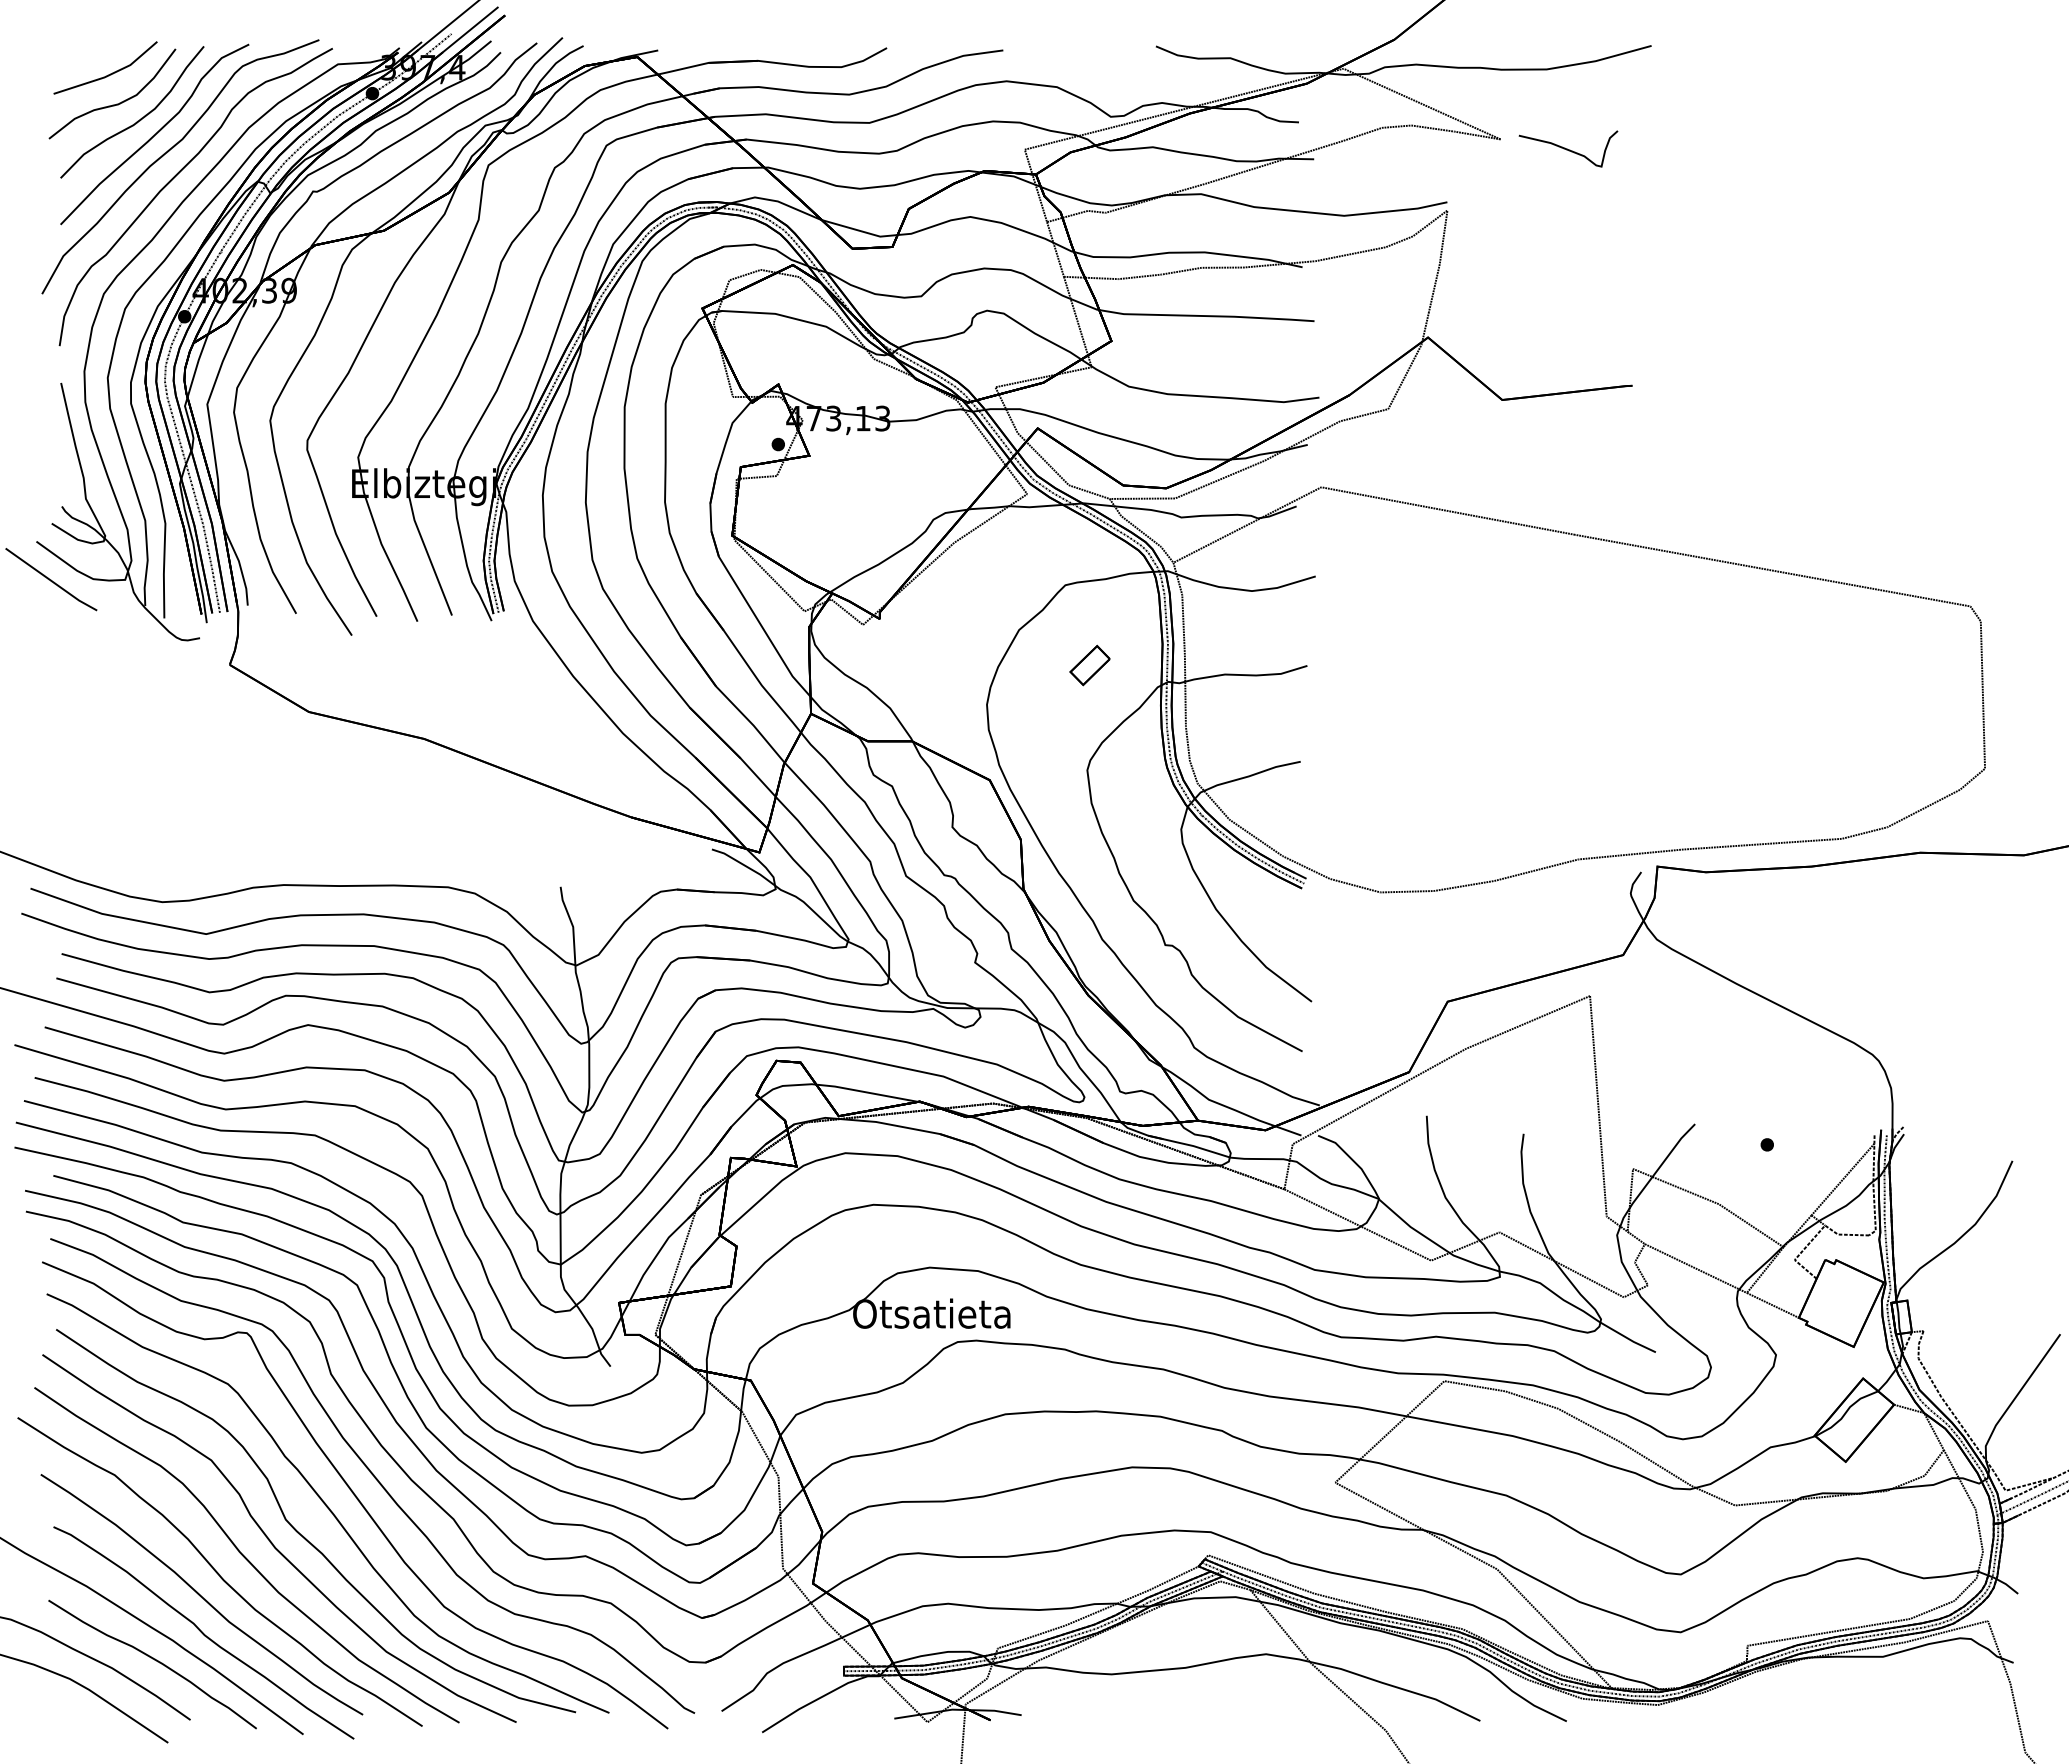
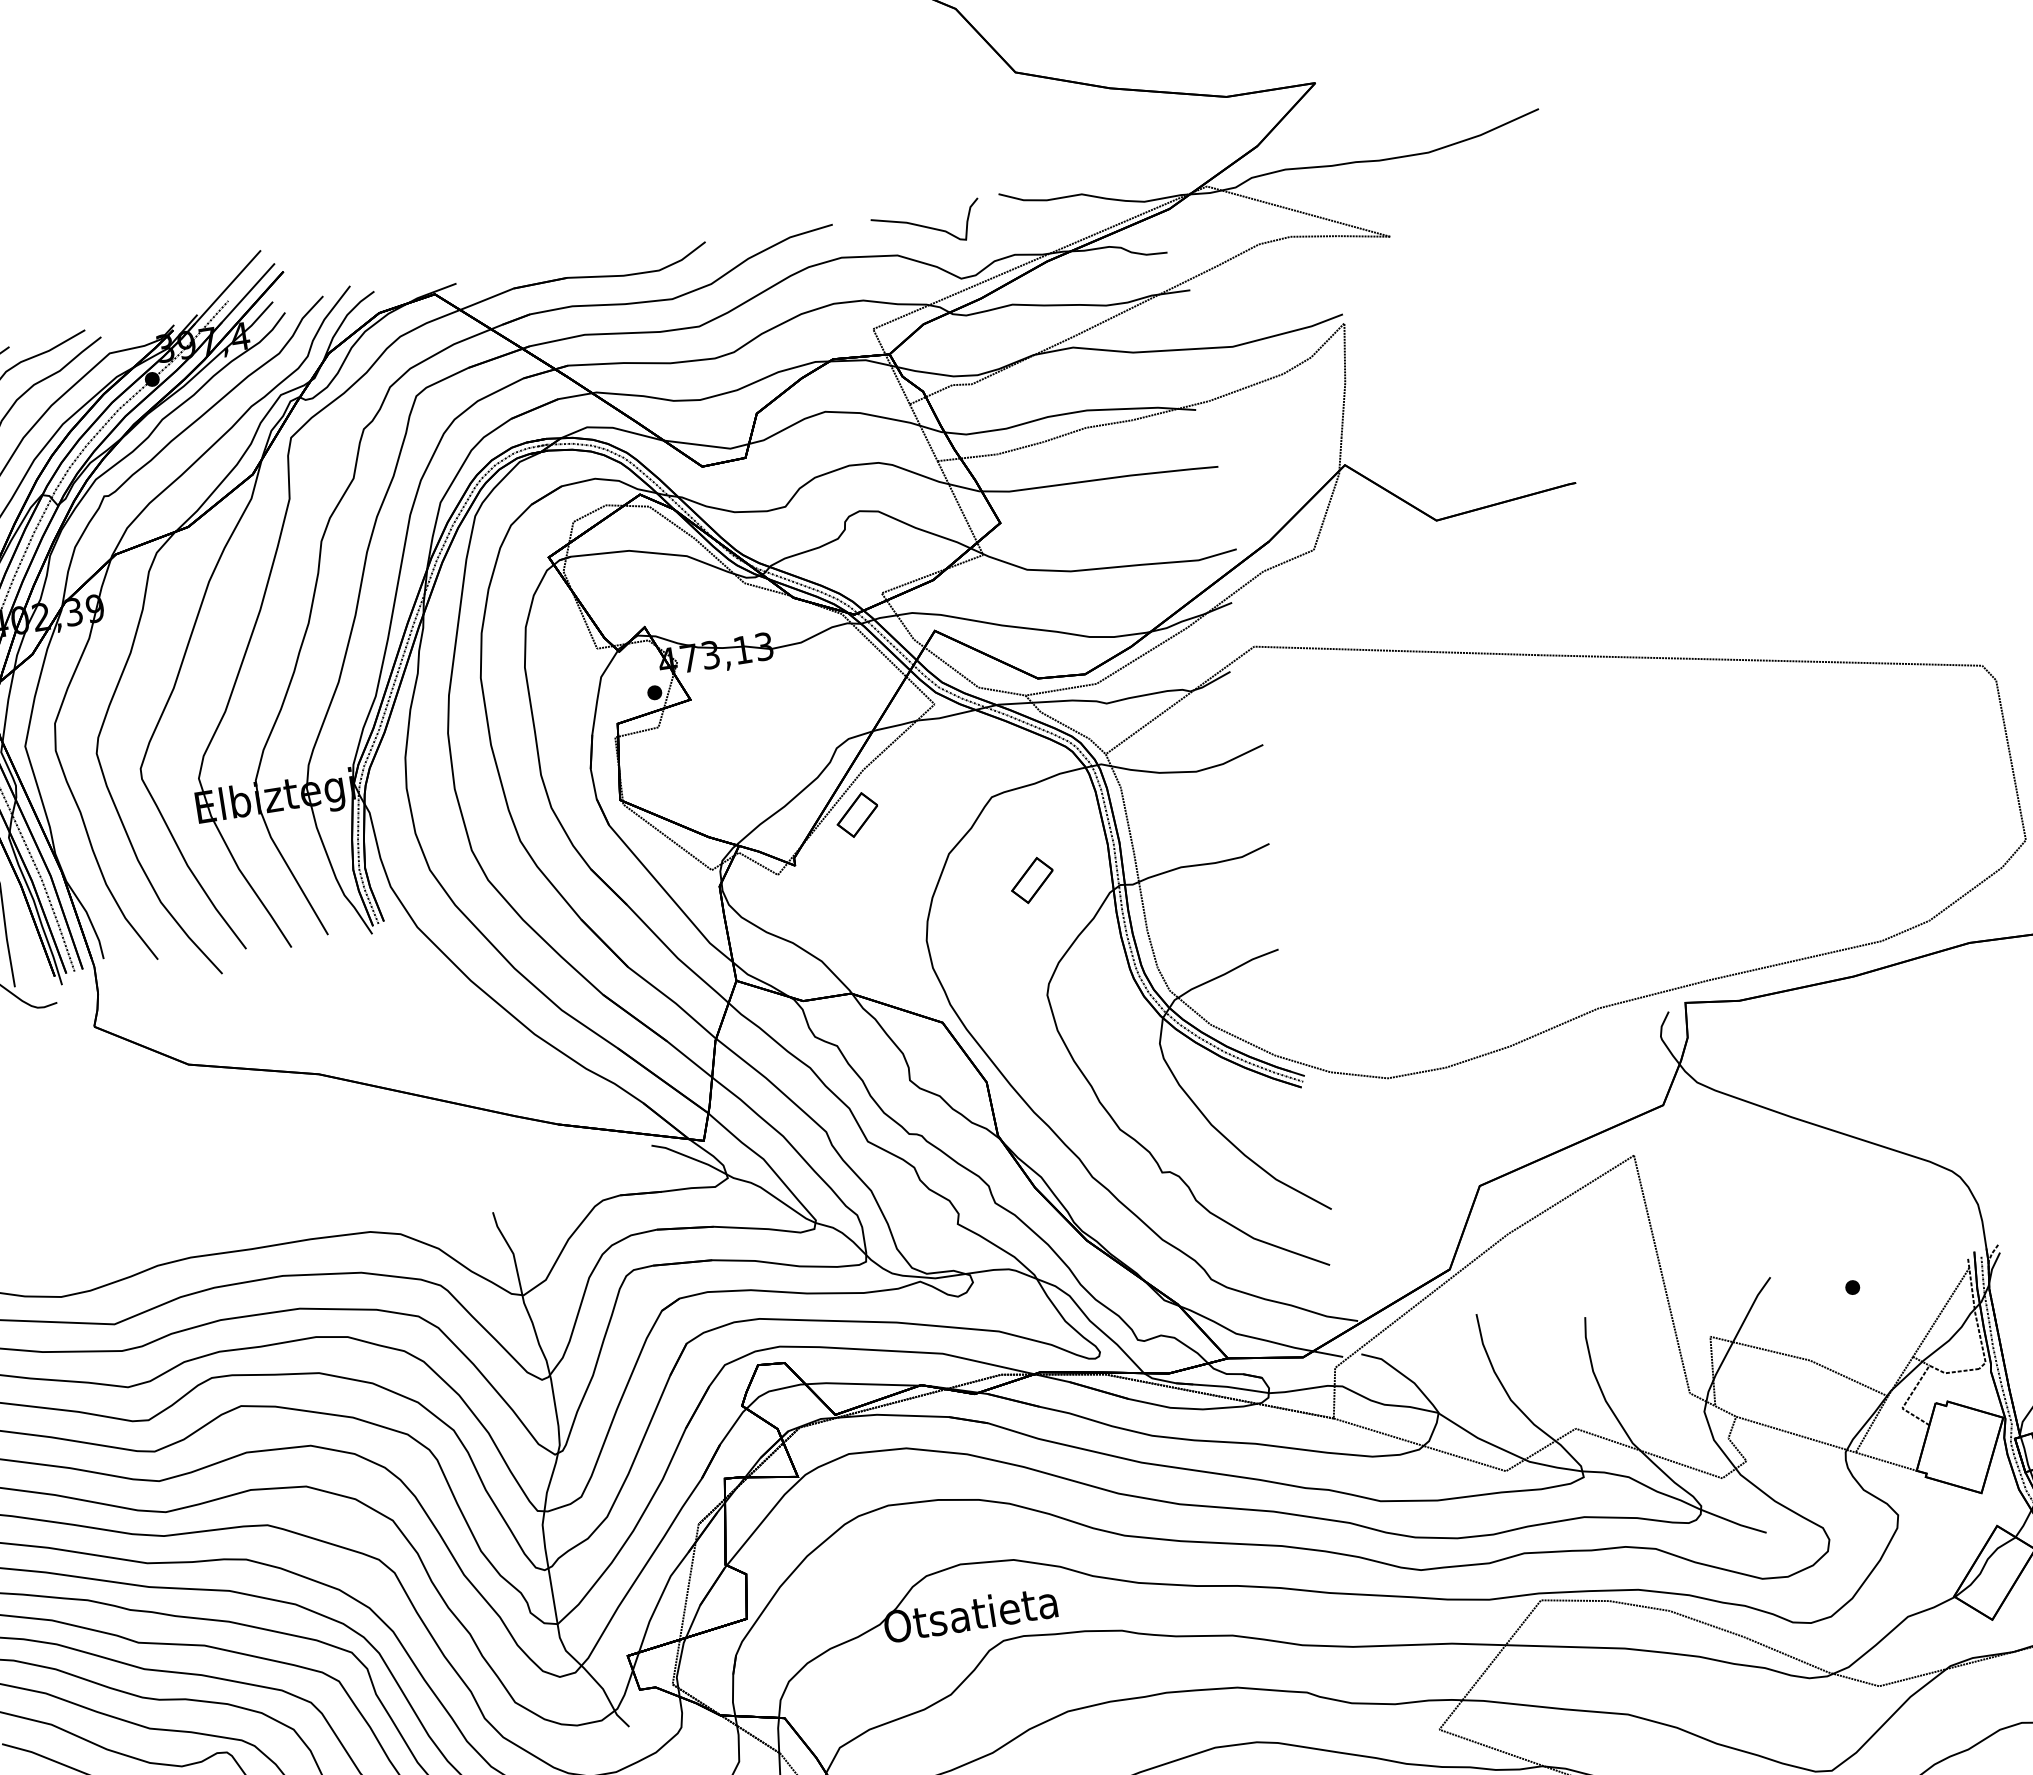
curve: (1567, 148) -> (925, 225), moved
part: (942, 582) -> (857, 815), added

